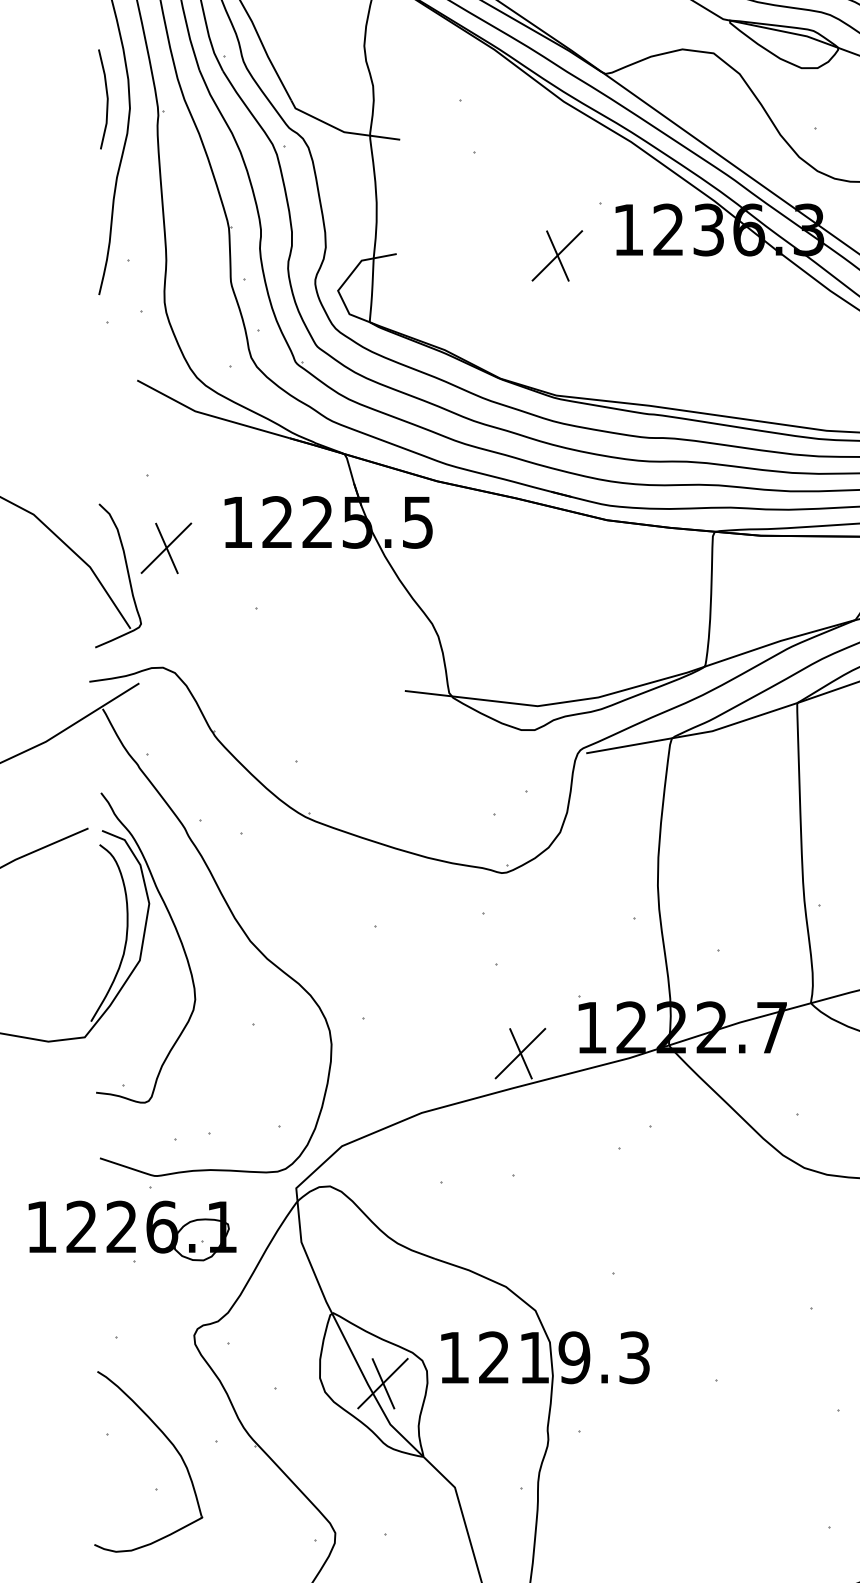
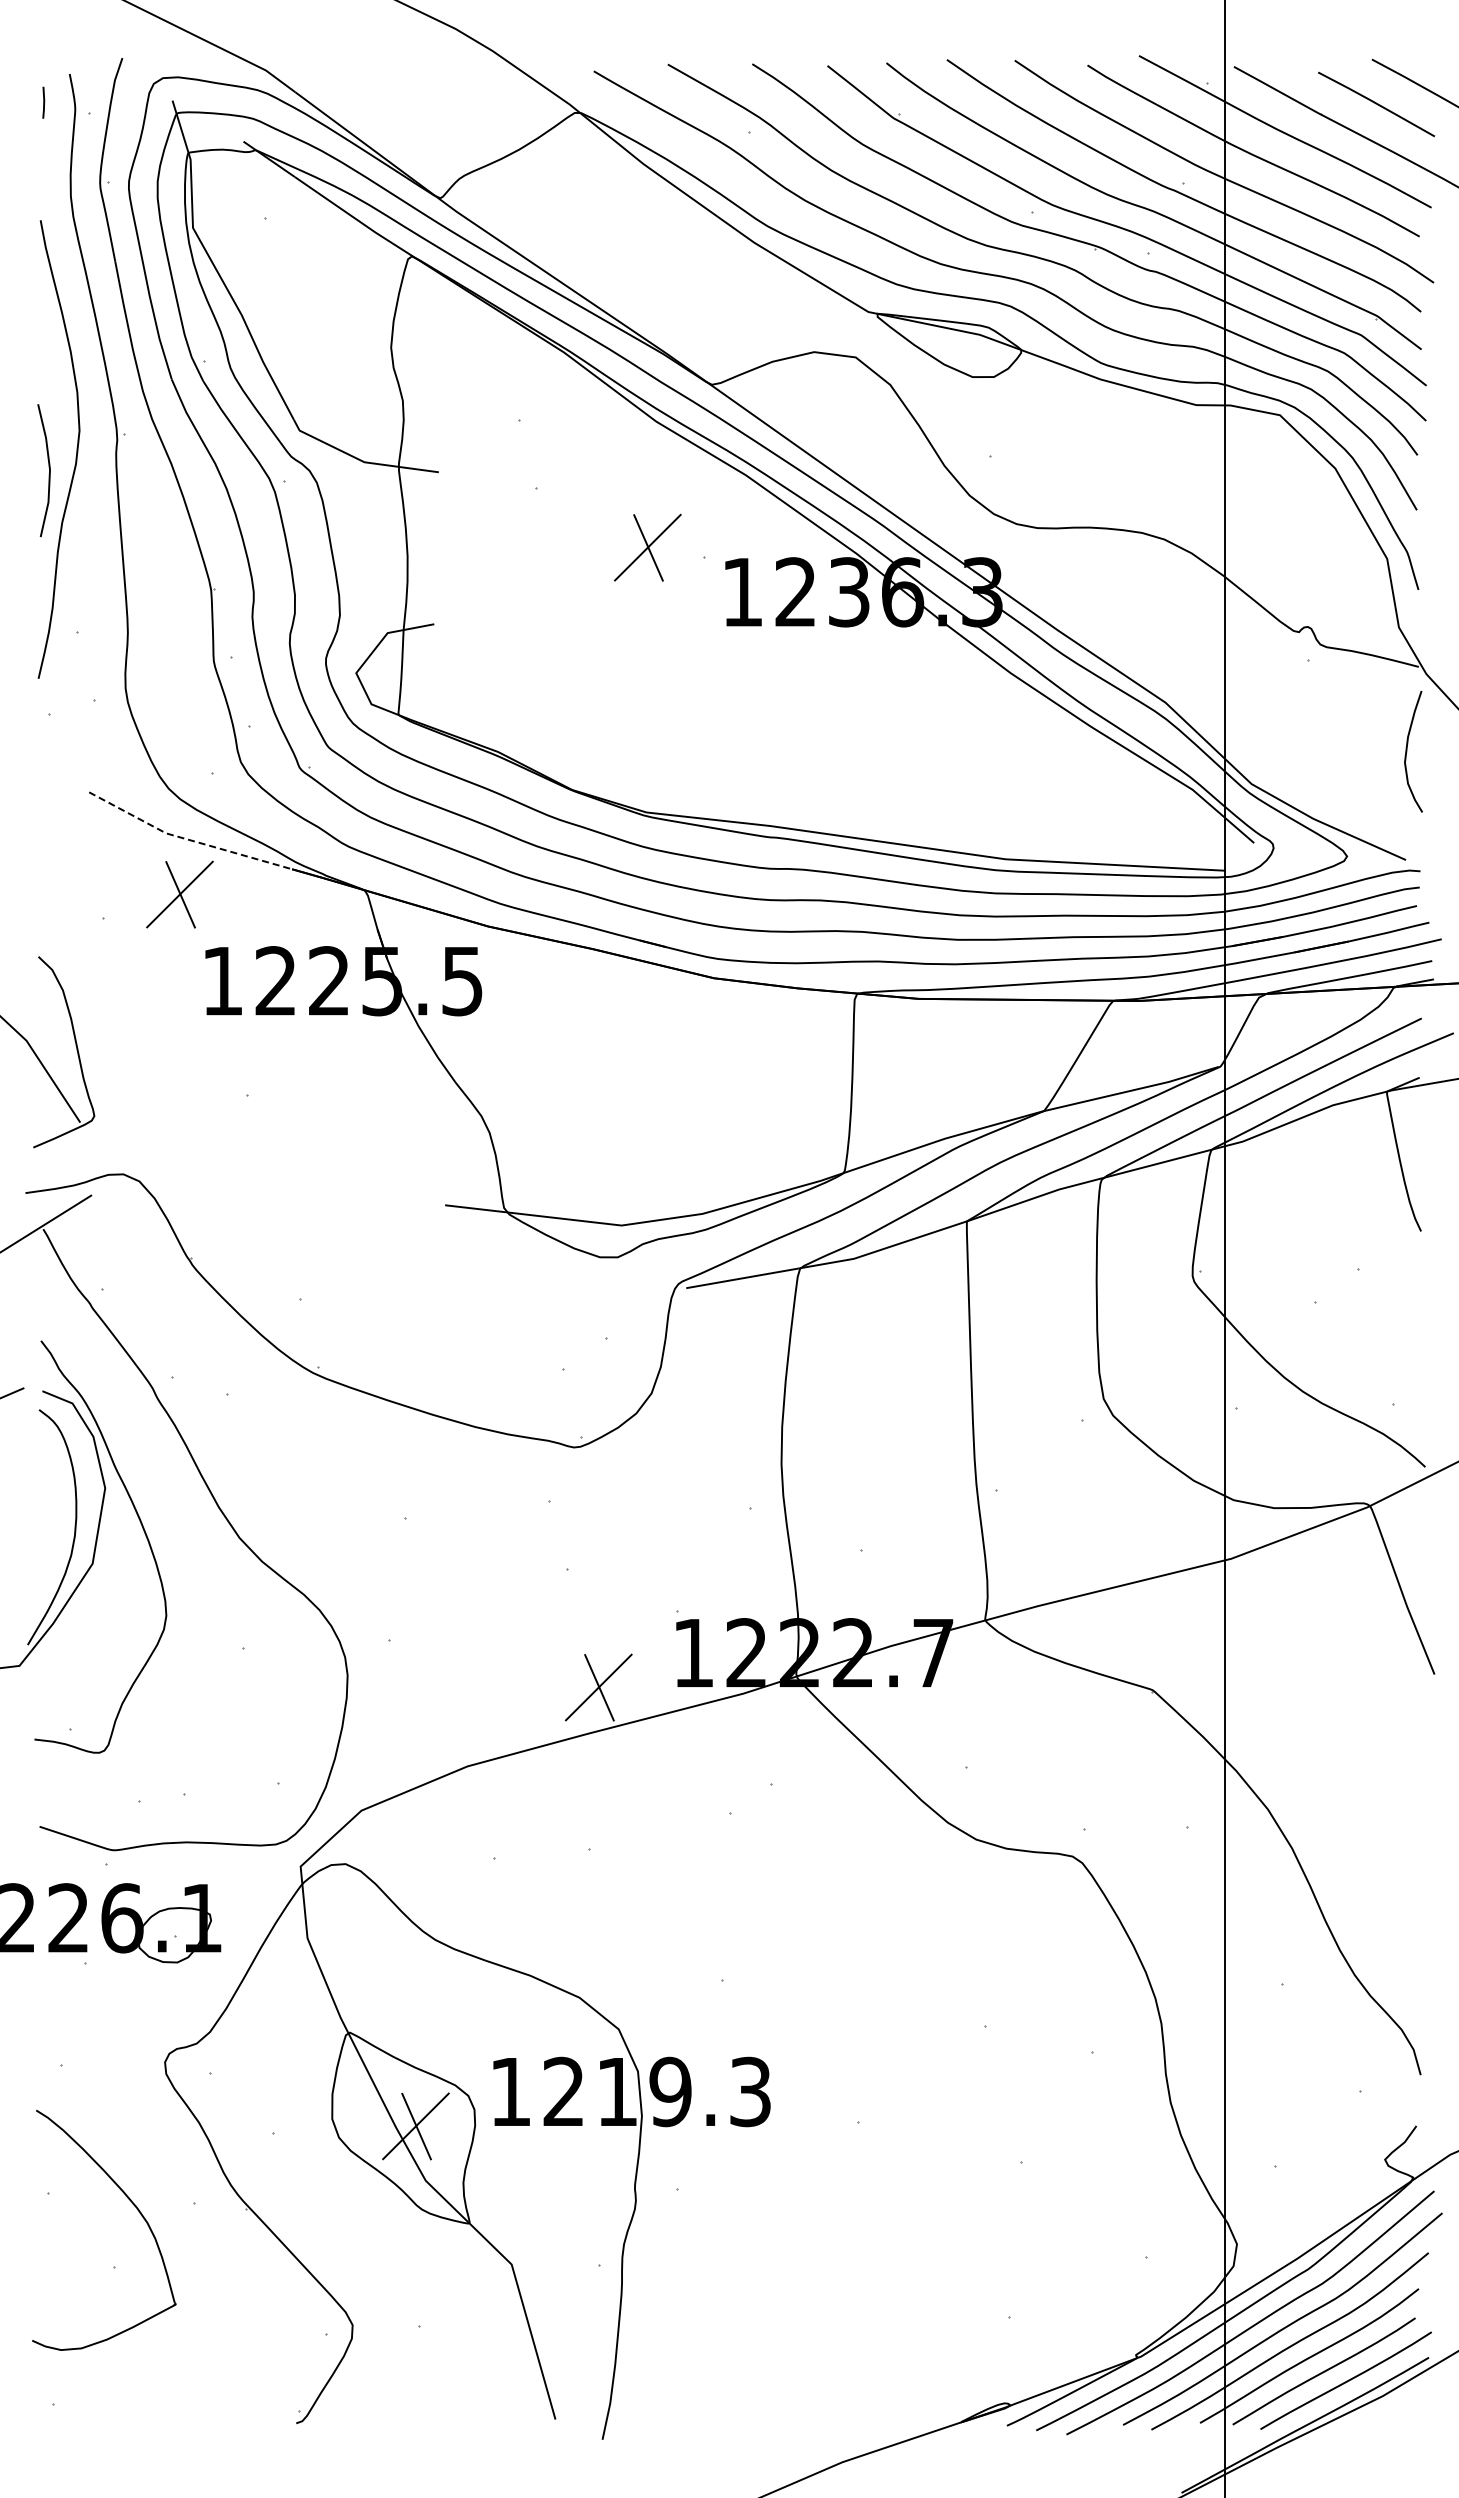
line: (106, 97) -> (48, 467), moved
part: (557, 255) -> (647, 547), moved
line: (210, 415) -> (186, 839), solid -> dashed
part: (166, 548) -> (179, 894), moved

